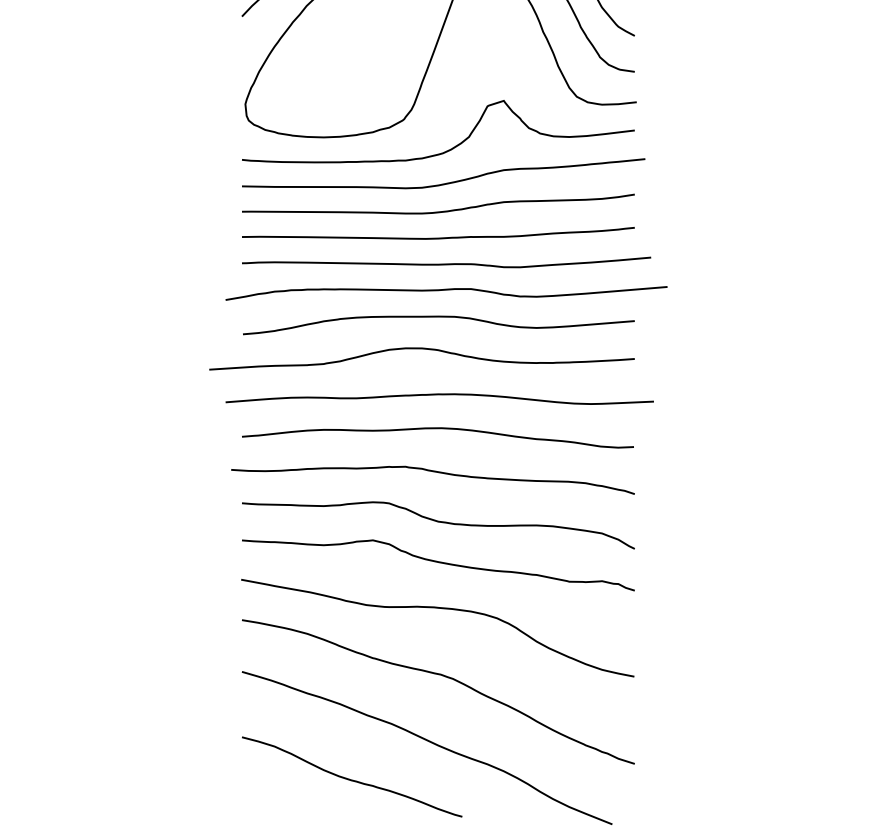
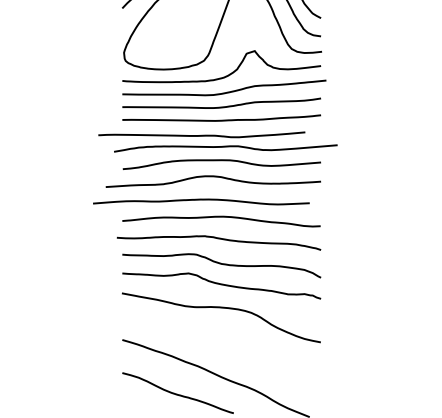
curve: (445, 261) -> (201, 134), moved
curve: (439, 396) -> (201, 200), moved
curve: (439, 676) -> (222, 342), removed

